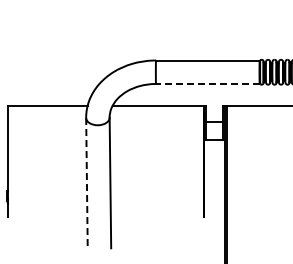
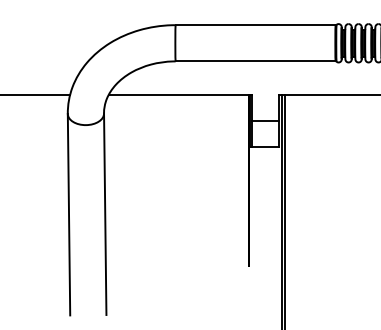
line: (207, 83) -> (255, 60), dashed -> solid
line: (86, 183) -> (68, 214), dashed -> solid

